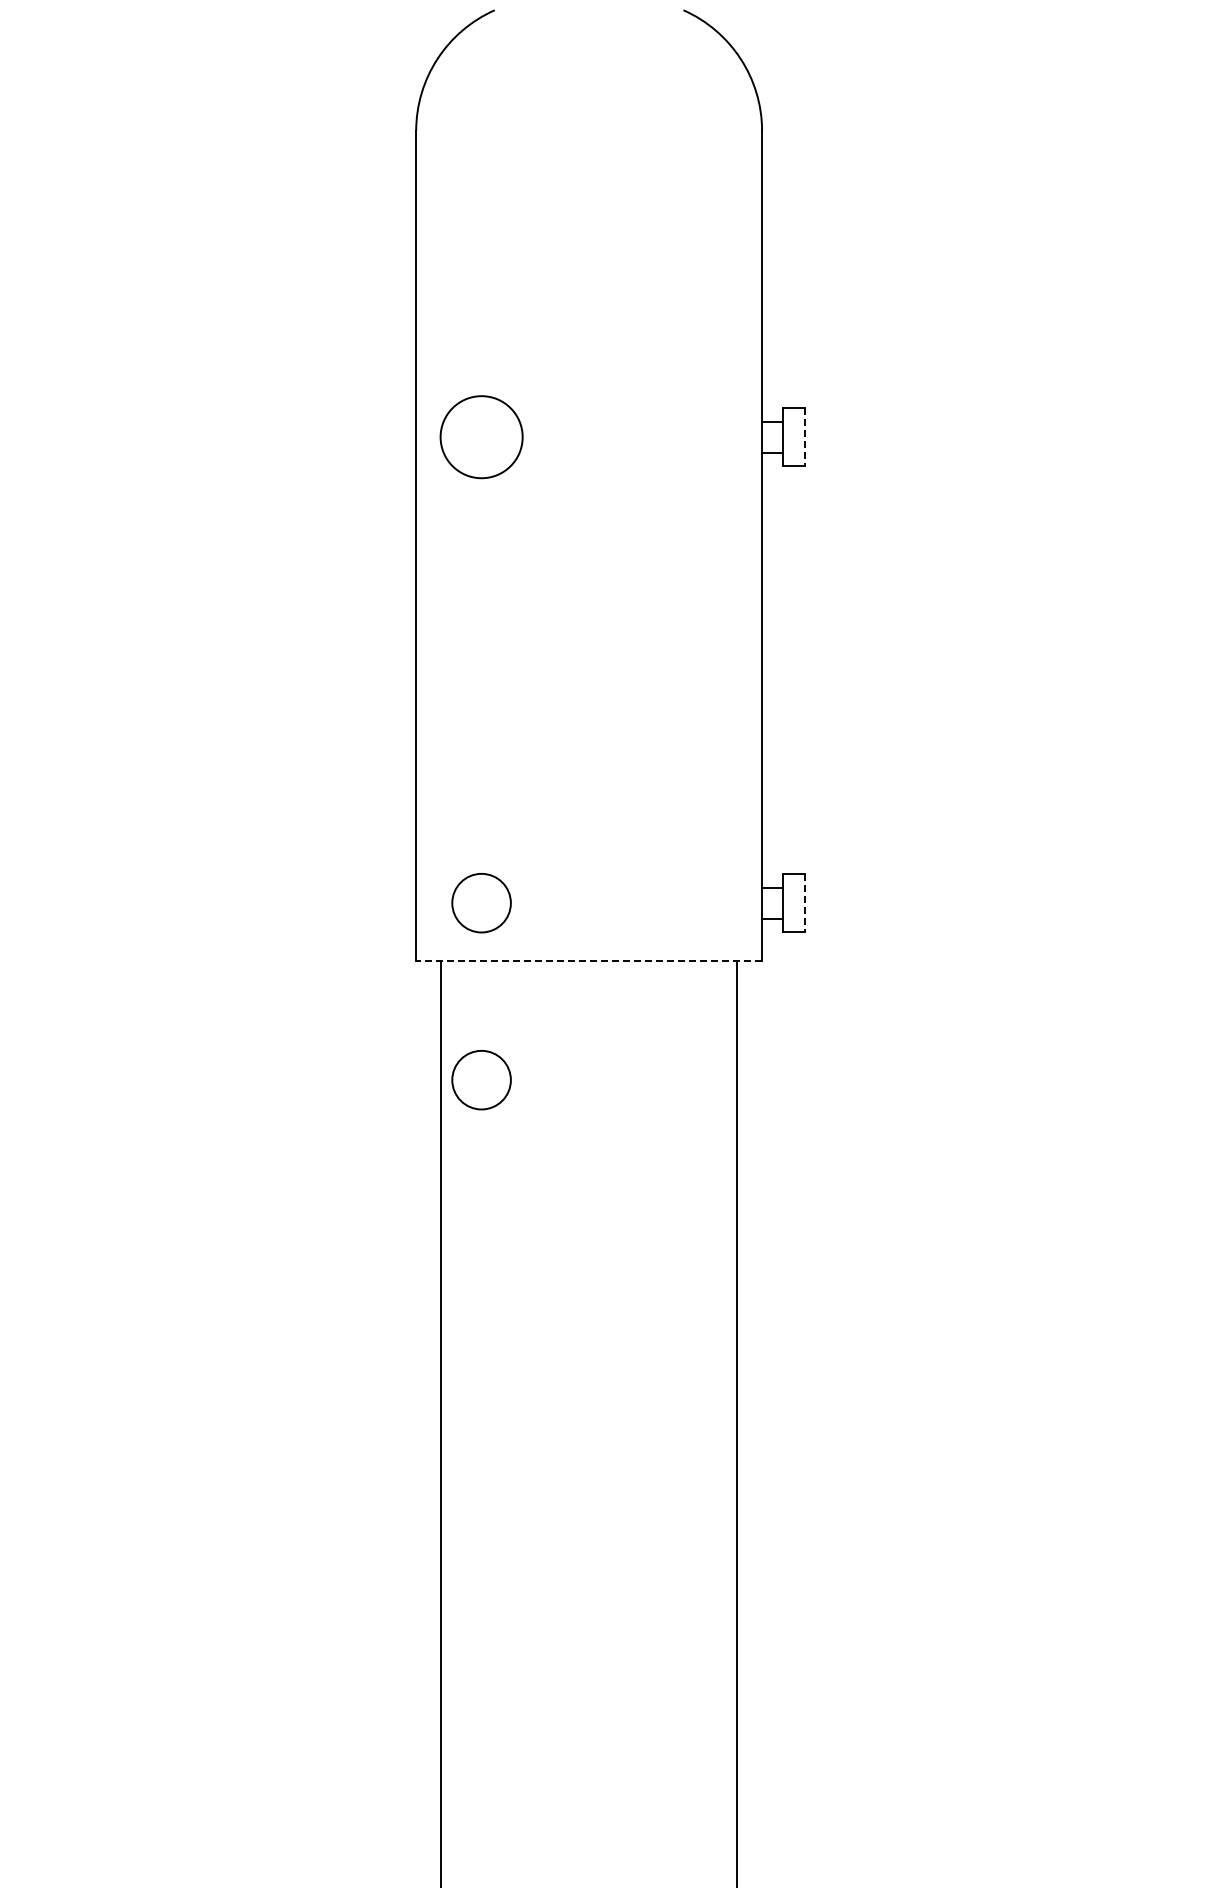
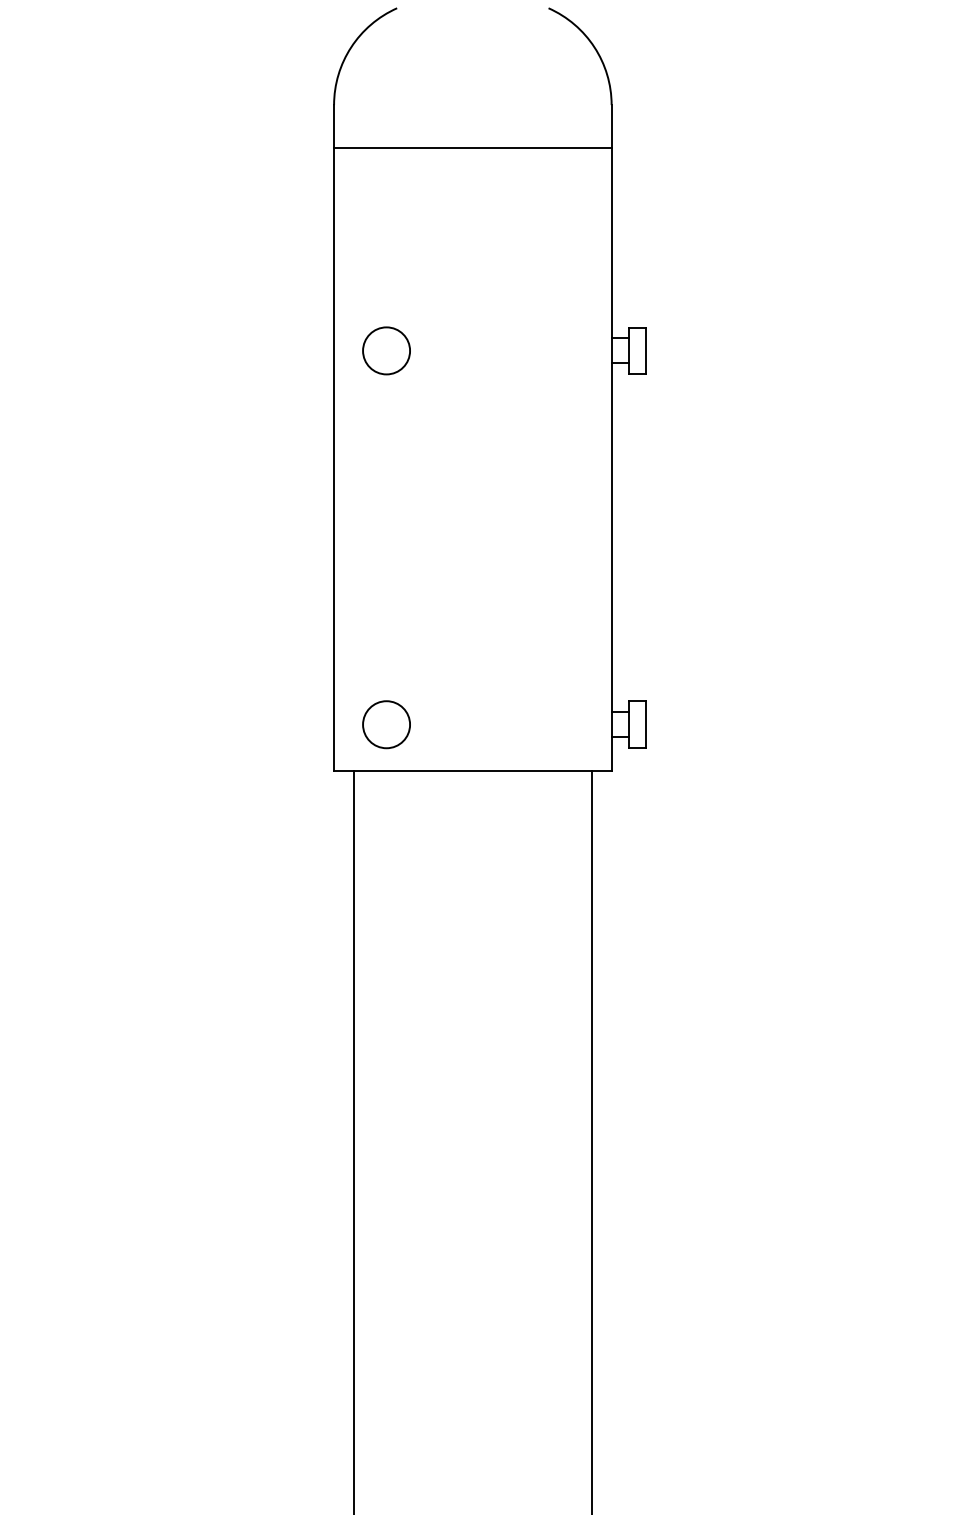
line: (589, 184) -> (473, 148), added
circle: (481, 437) -> (386, 351), size x0.71
line: (804, 437) -> (645, 351), dashed -> solid
line: (804, 903) -> (645, 725), dashed -> solid
line: (589, 961) -> (473, 771), dashed -> solid
circle: (481, 1080) -> (386, 867), removed

